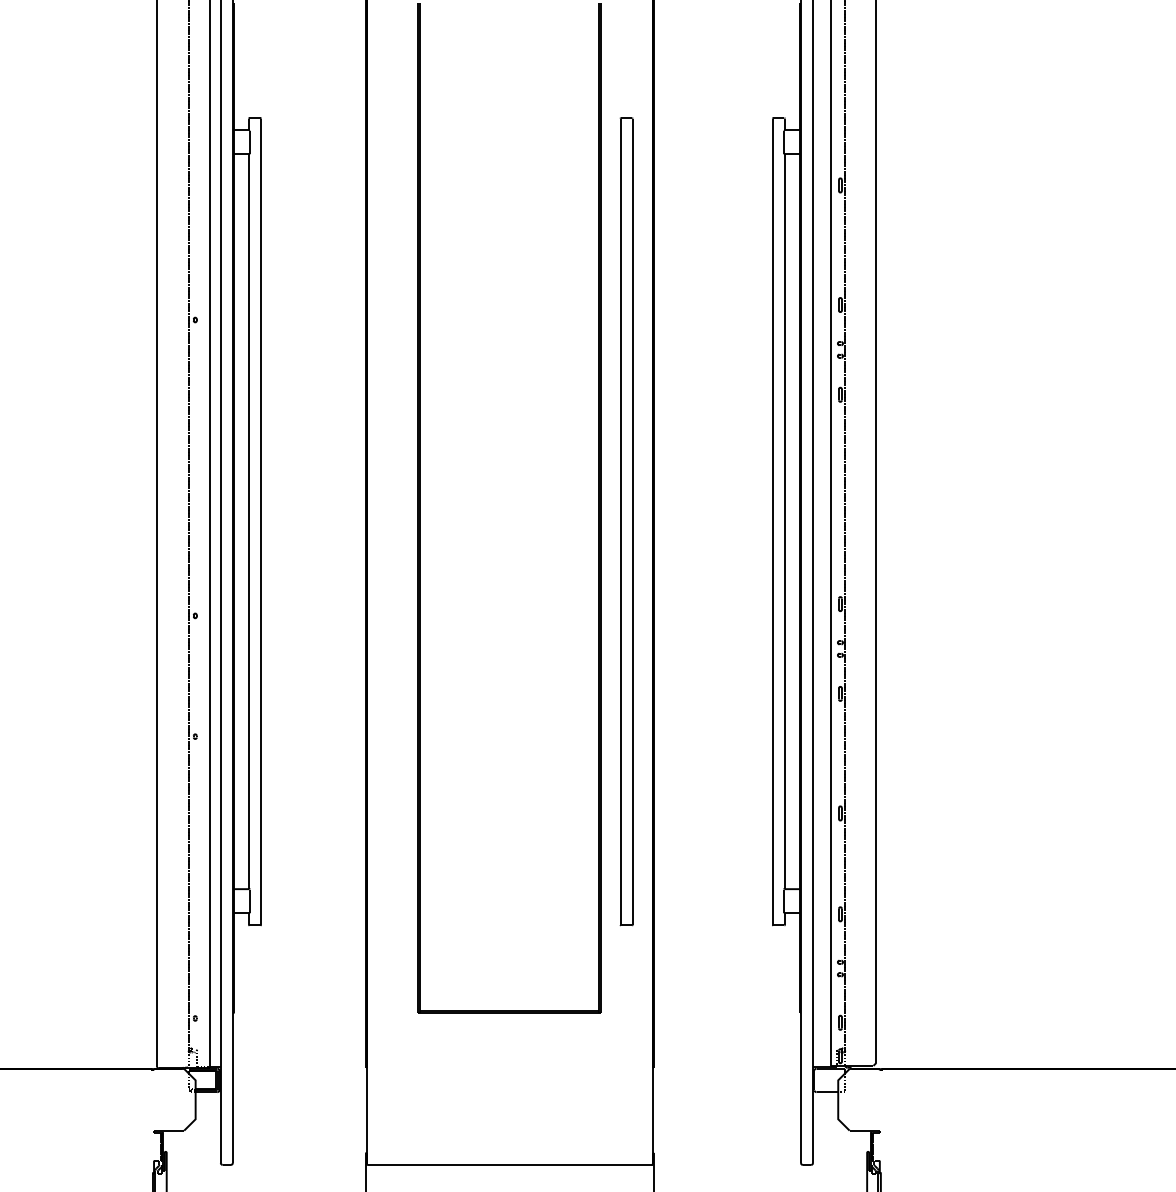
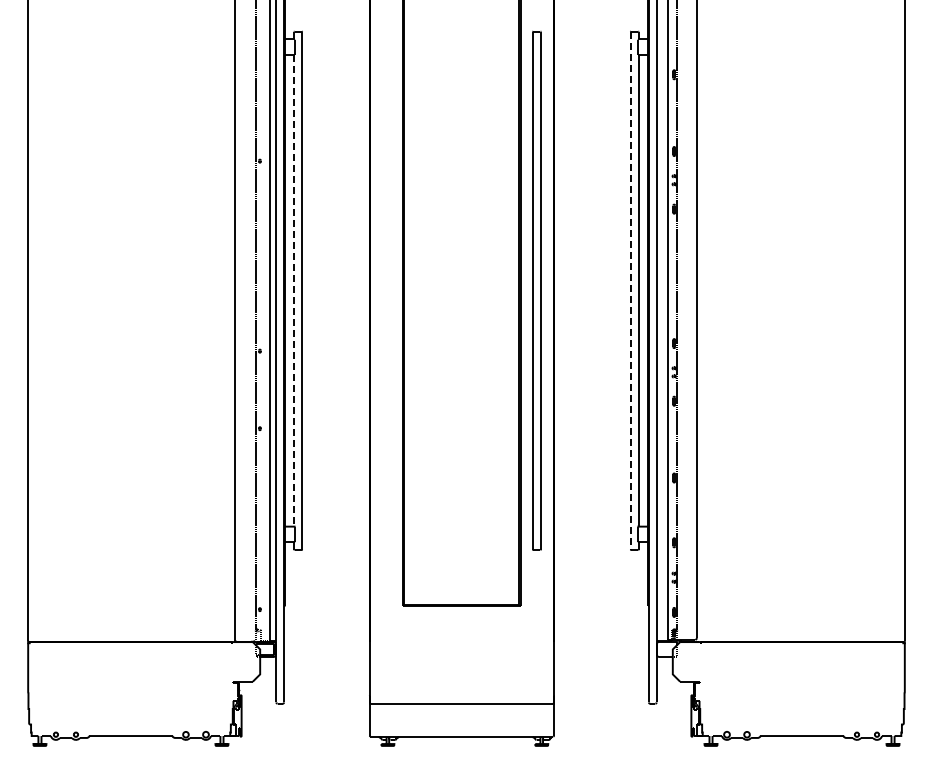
line: (249, 521) -> (294, 290), solid -> dashed
line: (772, 521) -> (630, 290), solid -> dashed

